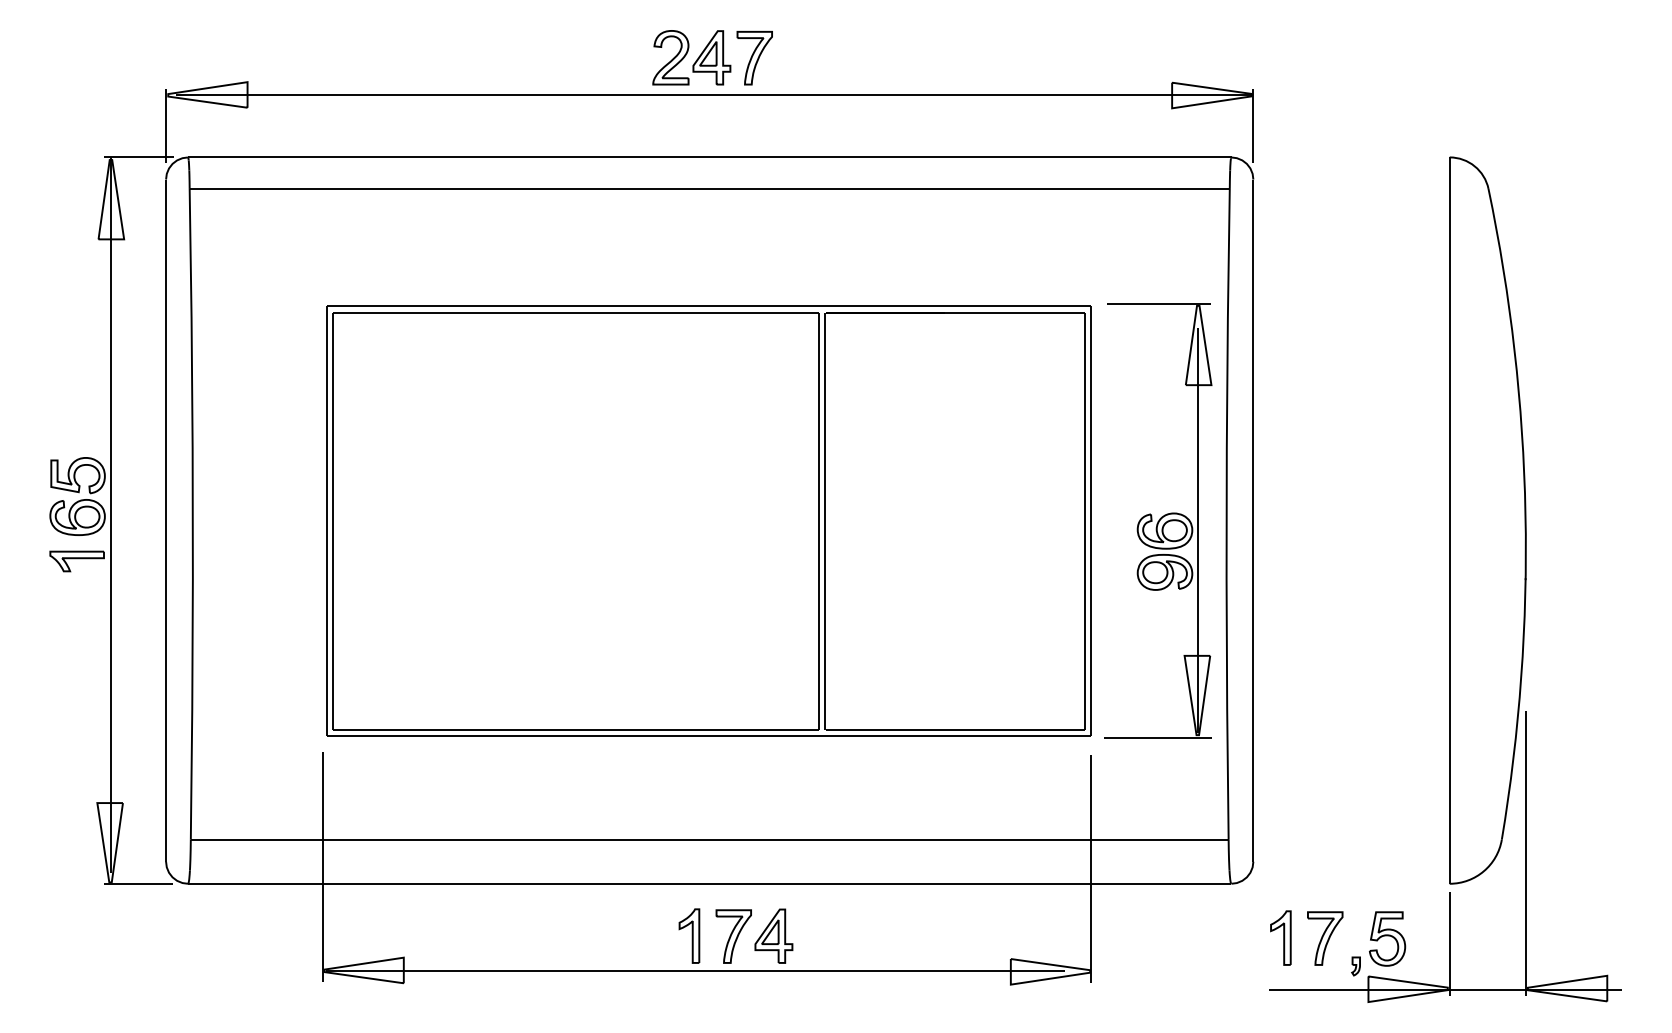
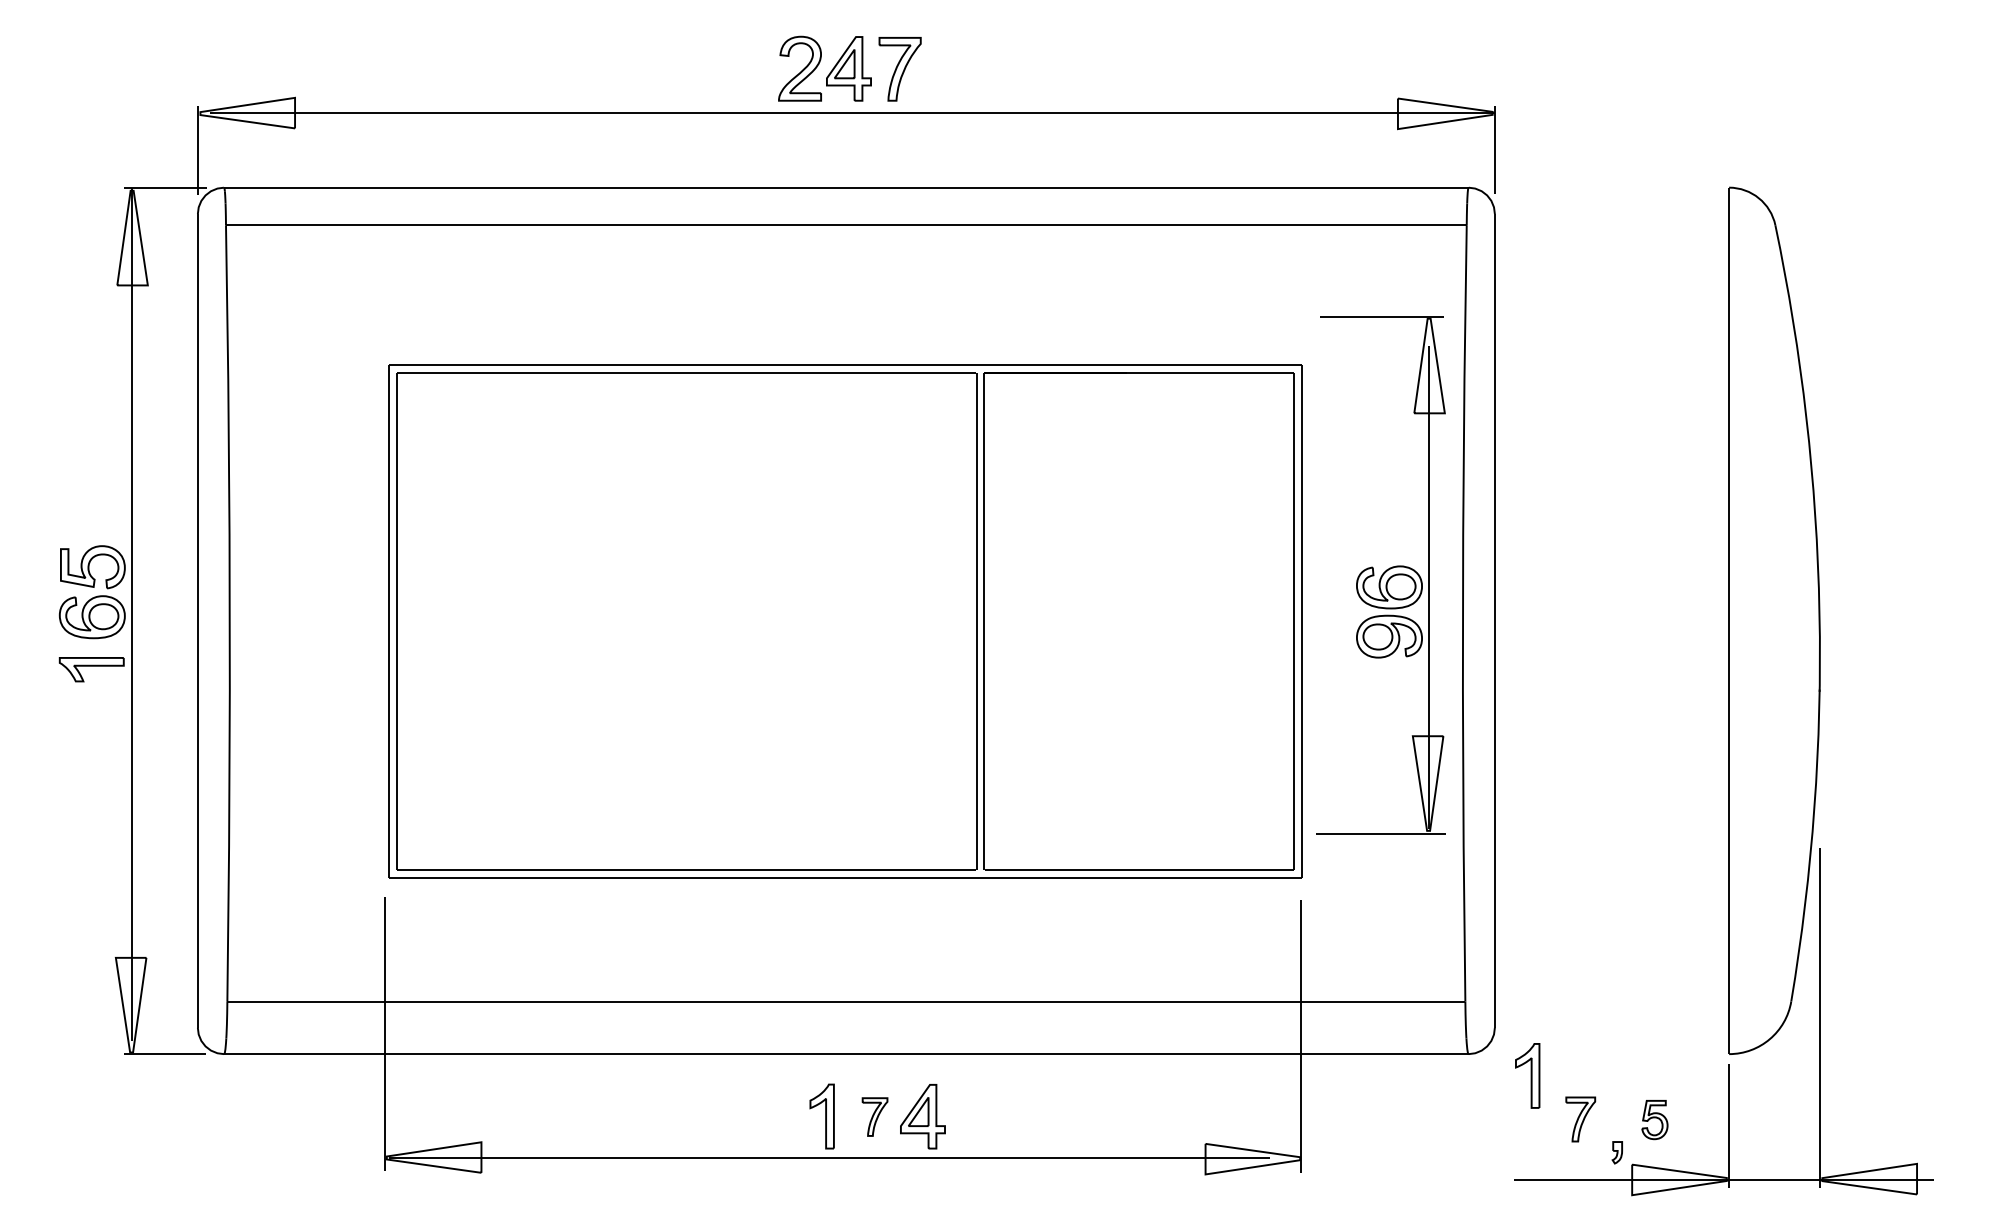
part: (1157, 521) -> (1380, 575), moved
part: (733, 936) -> (874, 1116), size x0.6
part: (1280, 937) -> (1527, 1075), moved
part: (1325, 938) -> (1580, 1119), size x0.7
part: (1387, 938) -> (1654, 1119), size x0.6

